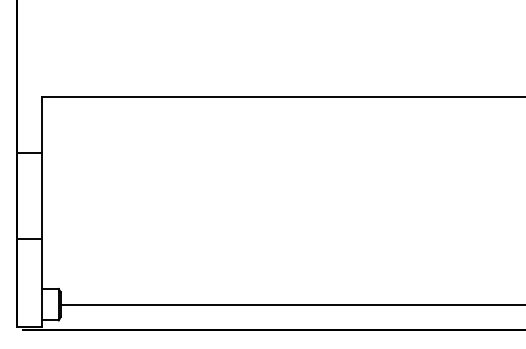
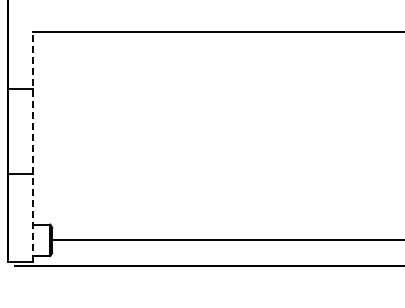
line: (41, 211) -> (33, 147), solid -> dashed

